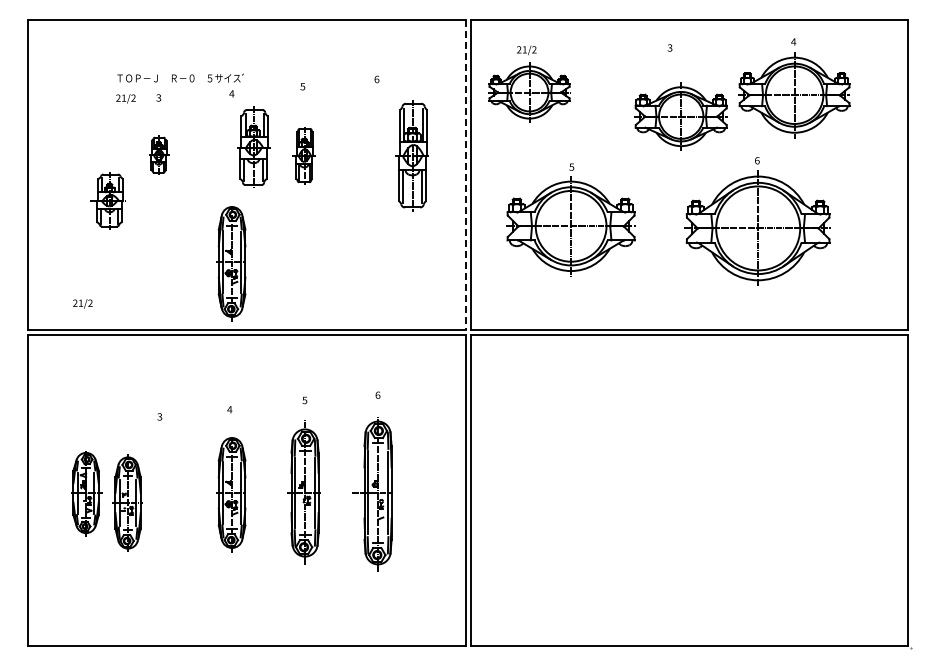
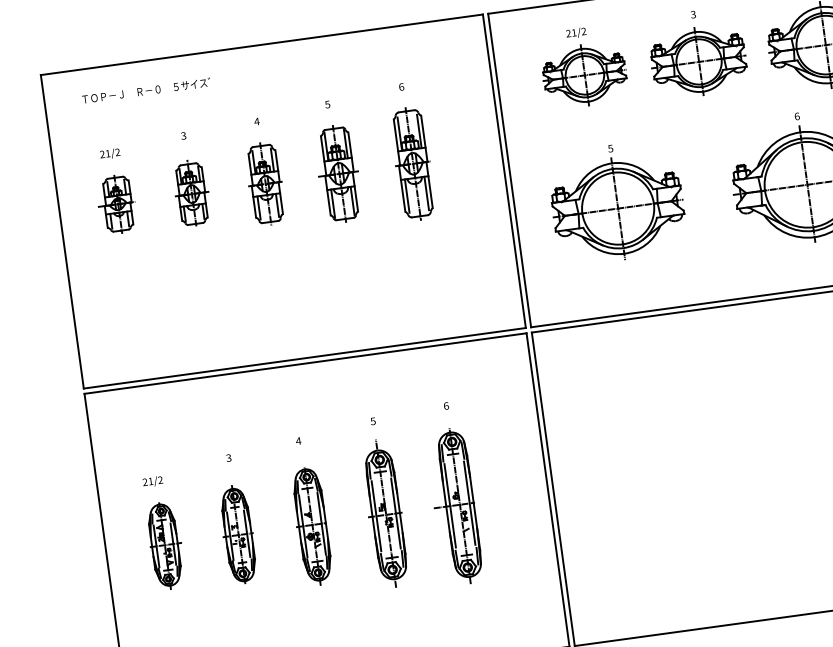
text: (180, 77) -> (146, 90), moved
part: (529, 83) -> (583, 66), moved
text: (125, 98) -> (109, 153), moved
part: (680, 116) -> (698, 61), moved
part: (253, 146) -> (264, 182), moved
part: (158, 154) -> (191, 193), size x1.67
part: (303, 155) -> (337, 174), size x1.67
part: (411, 155) -> (411, 163), moved
line: (465, 175) -> (504, 171), dashed -> solid
part: (107, 200) -> (115, 204), moved
part: (231, 263) -> (280, 293), removed
text: (82, 303) -> (152, 481), moved
part: (127, 502) -> (238, 534), moved

